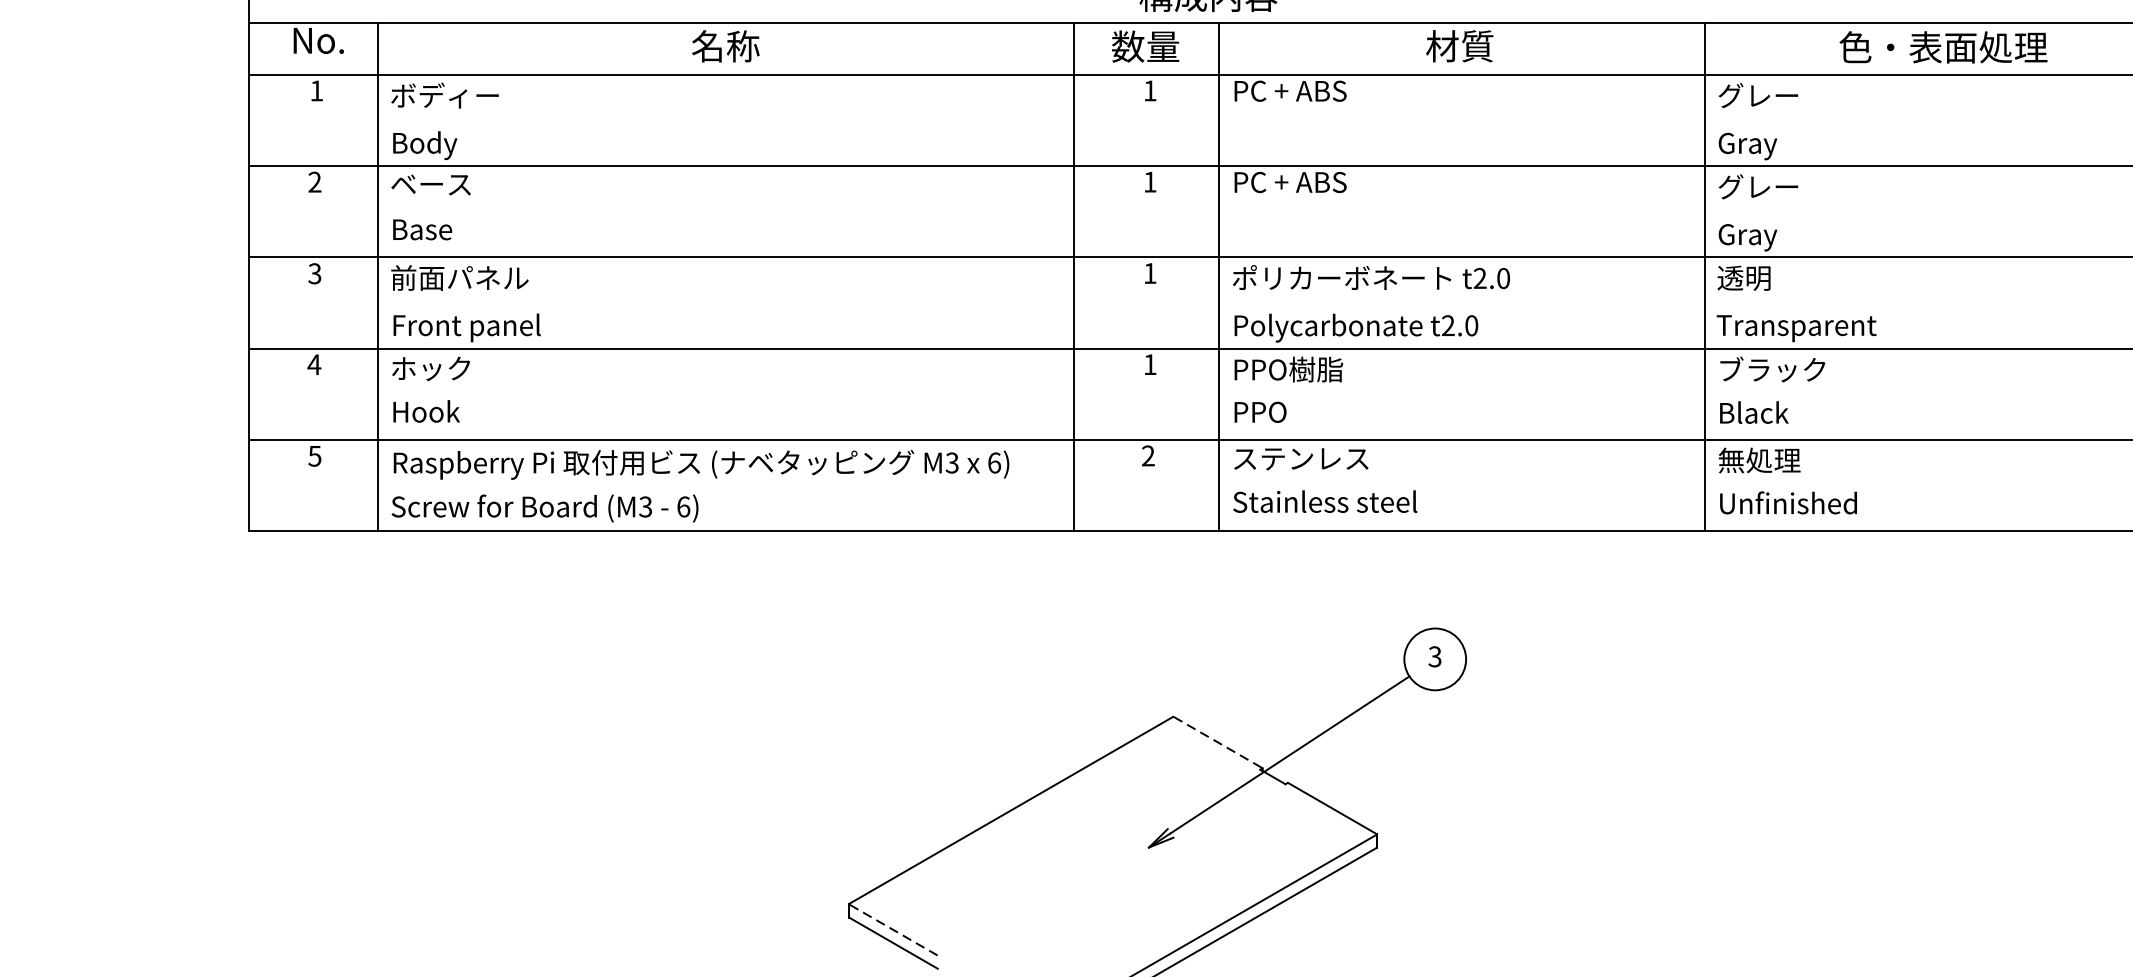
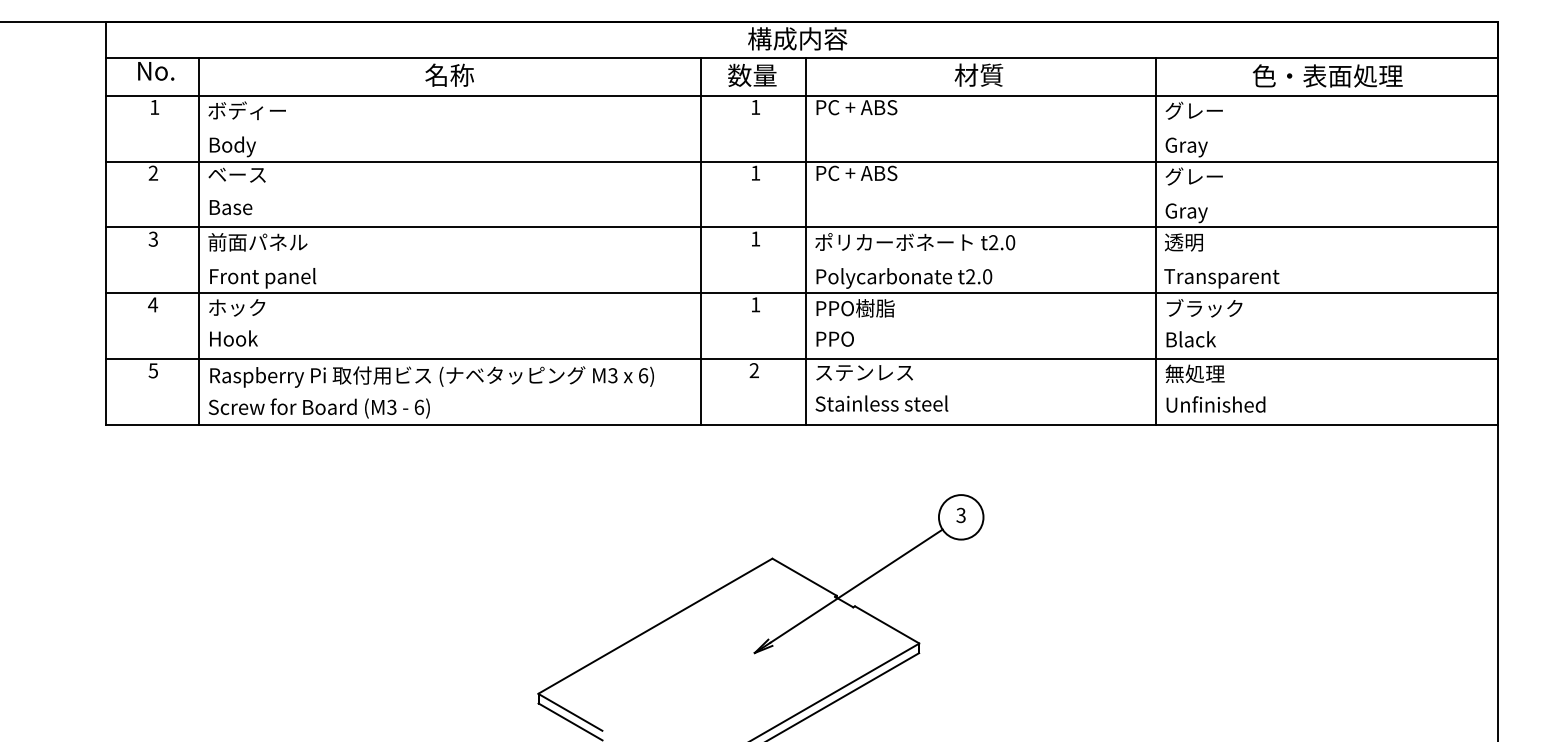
line: (1217, 742) -> (804, 577), dashed -> solid
line: (893, 930) -> (570, 712), dashed -> solid

